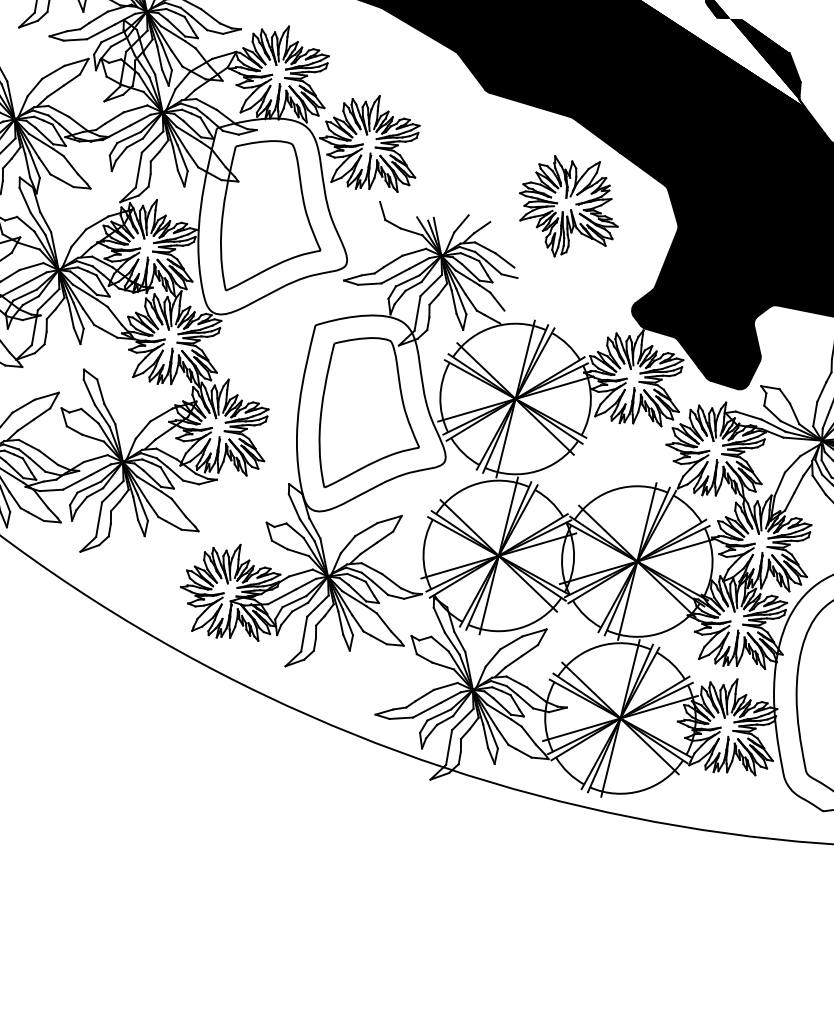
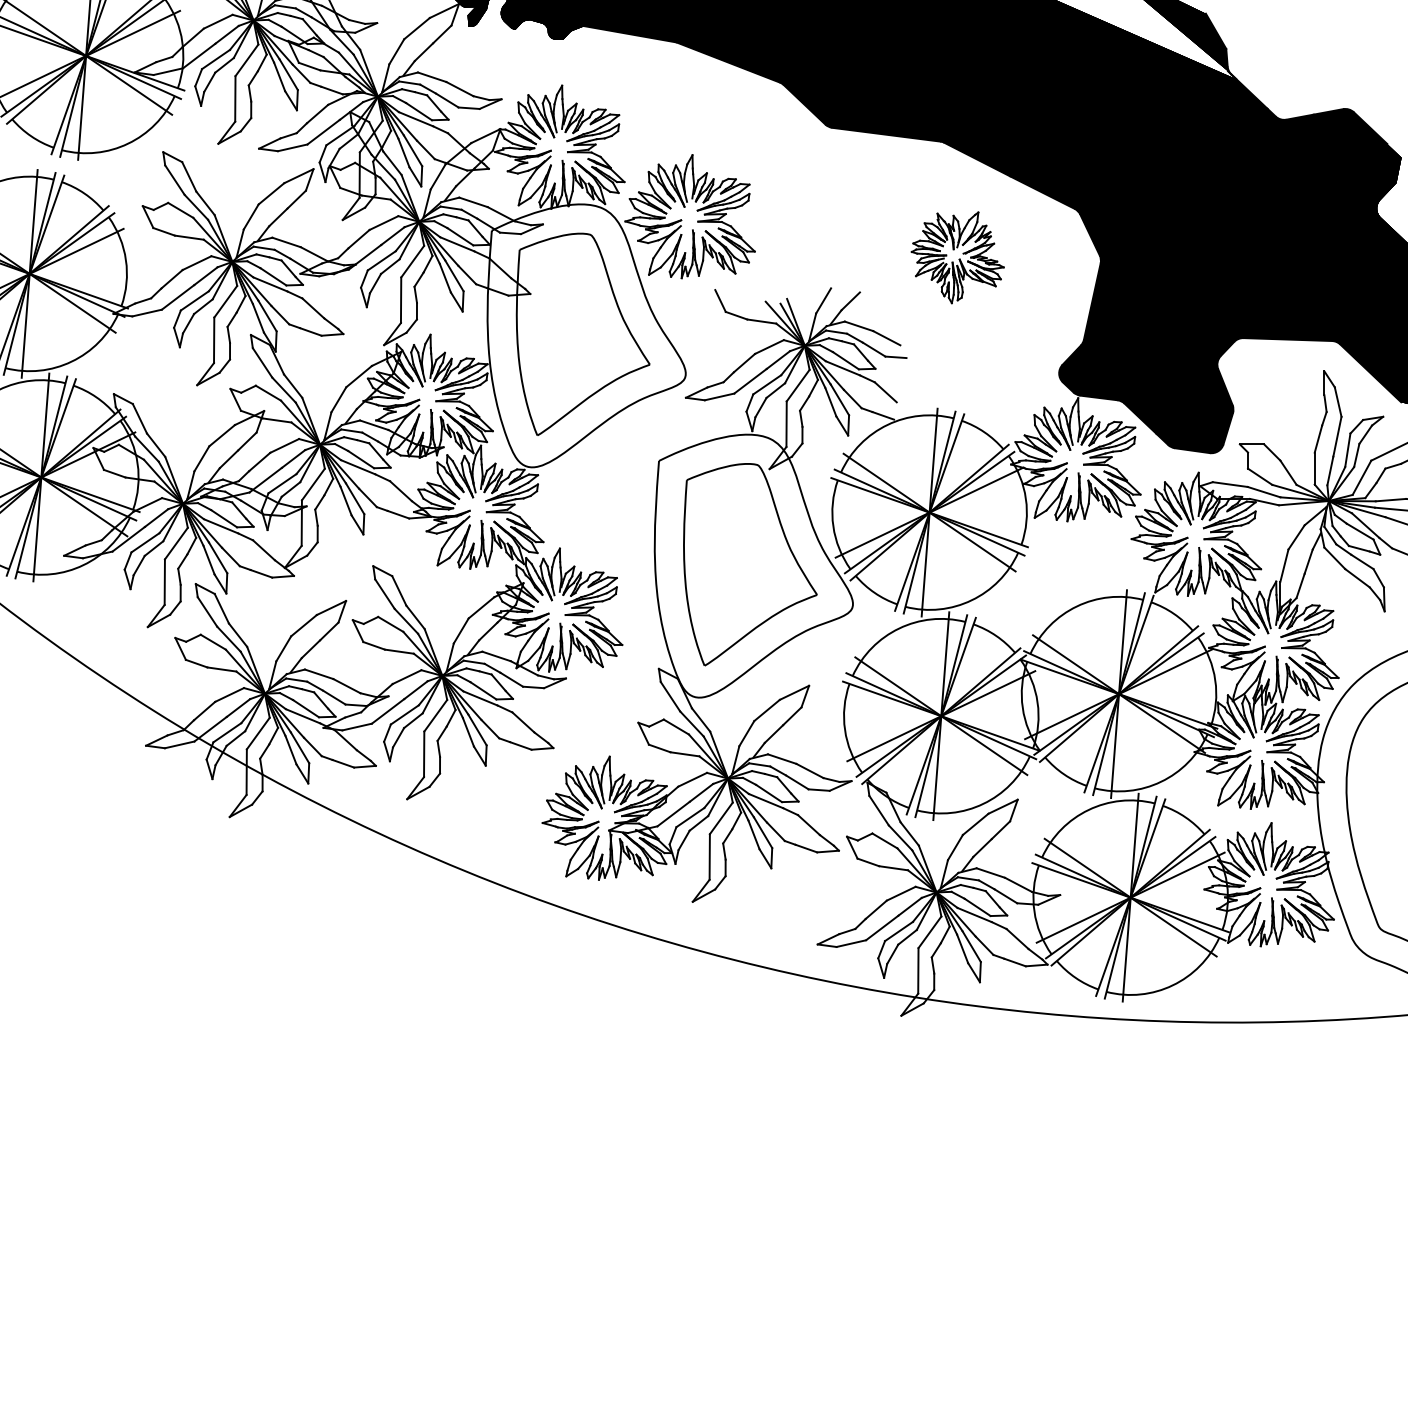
part: (569, 207) -> (957, 257), size x0.7

